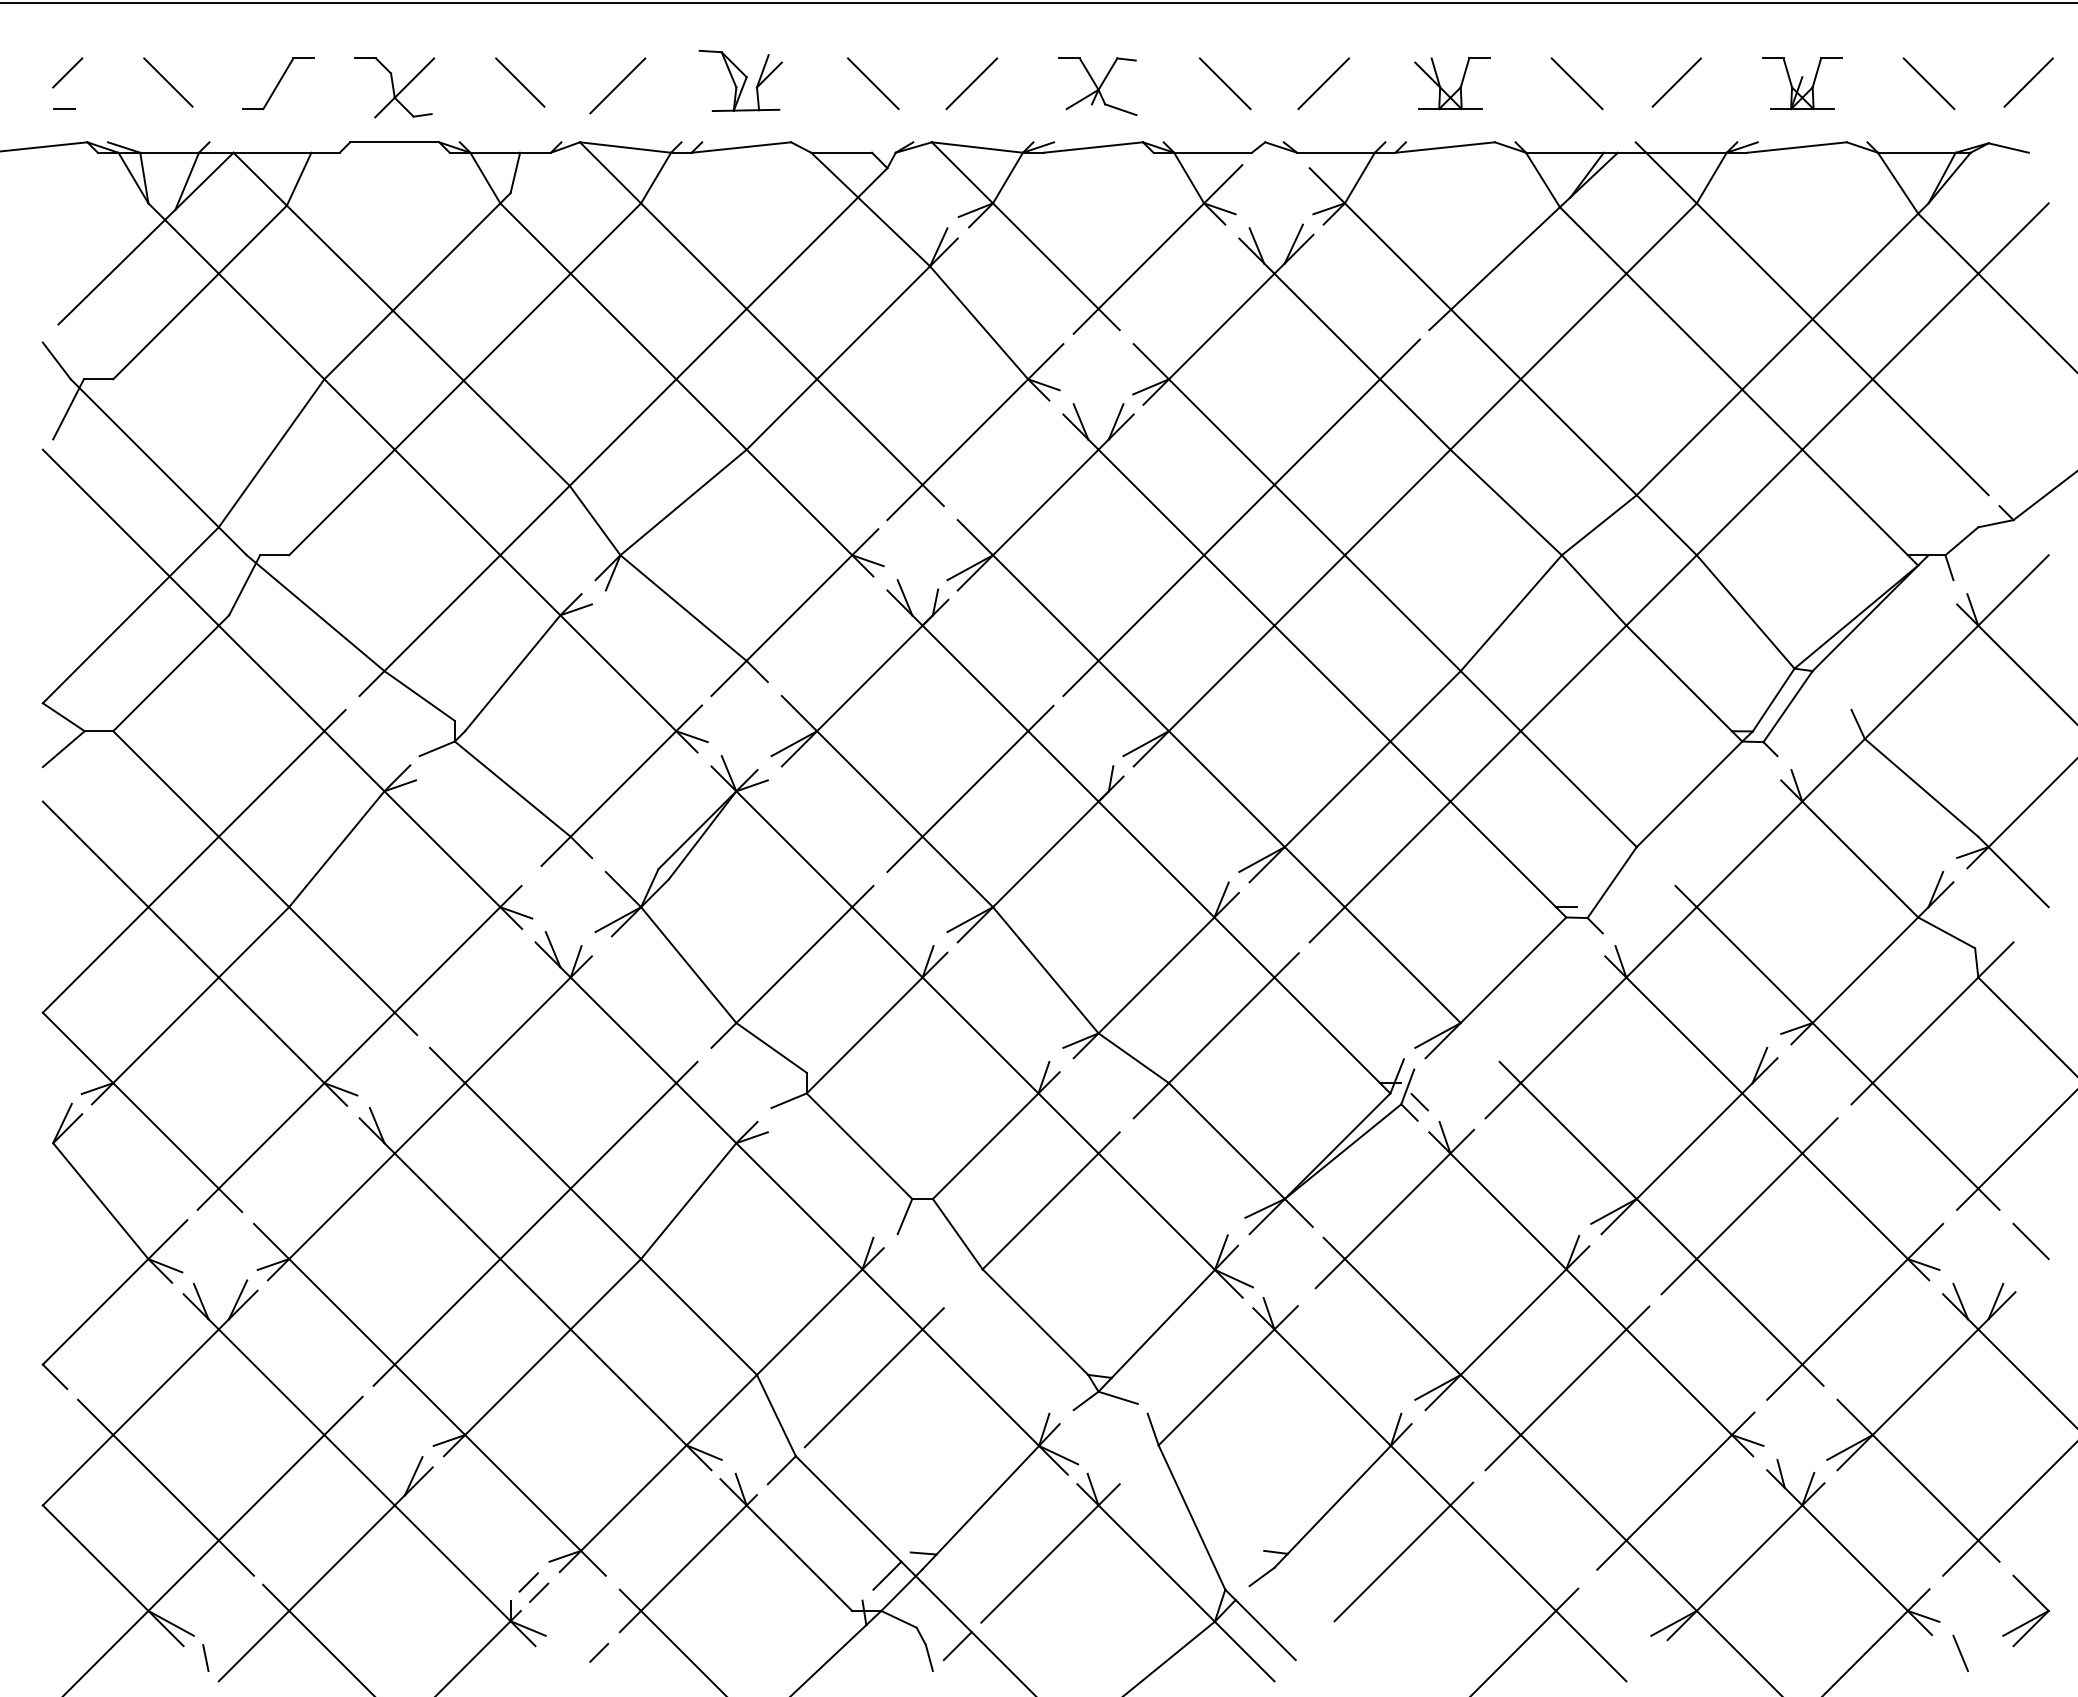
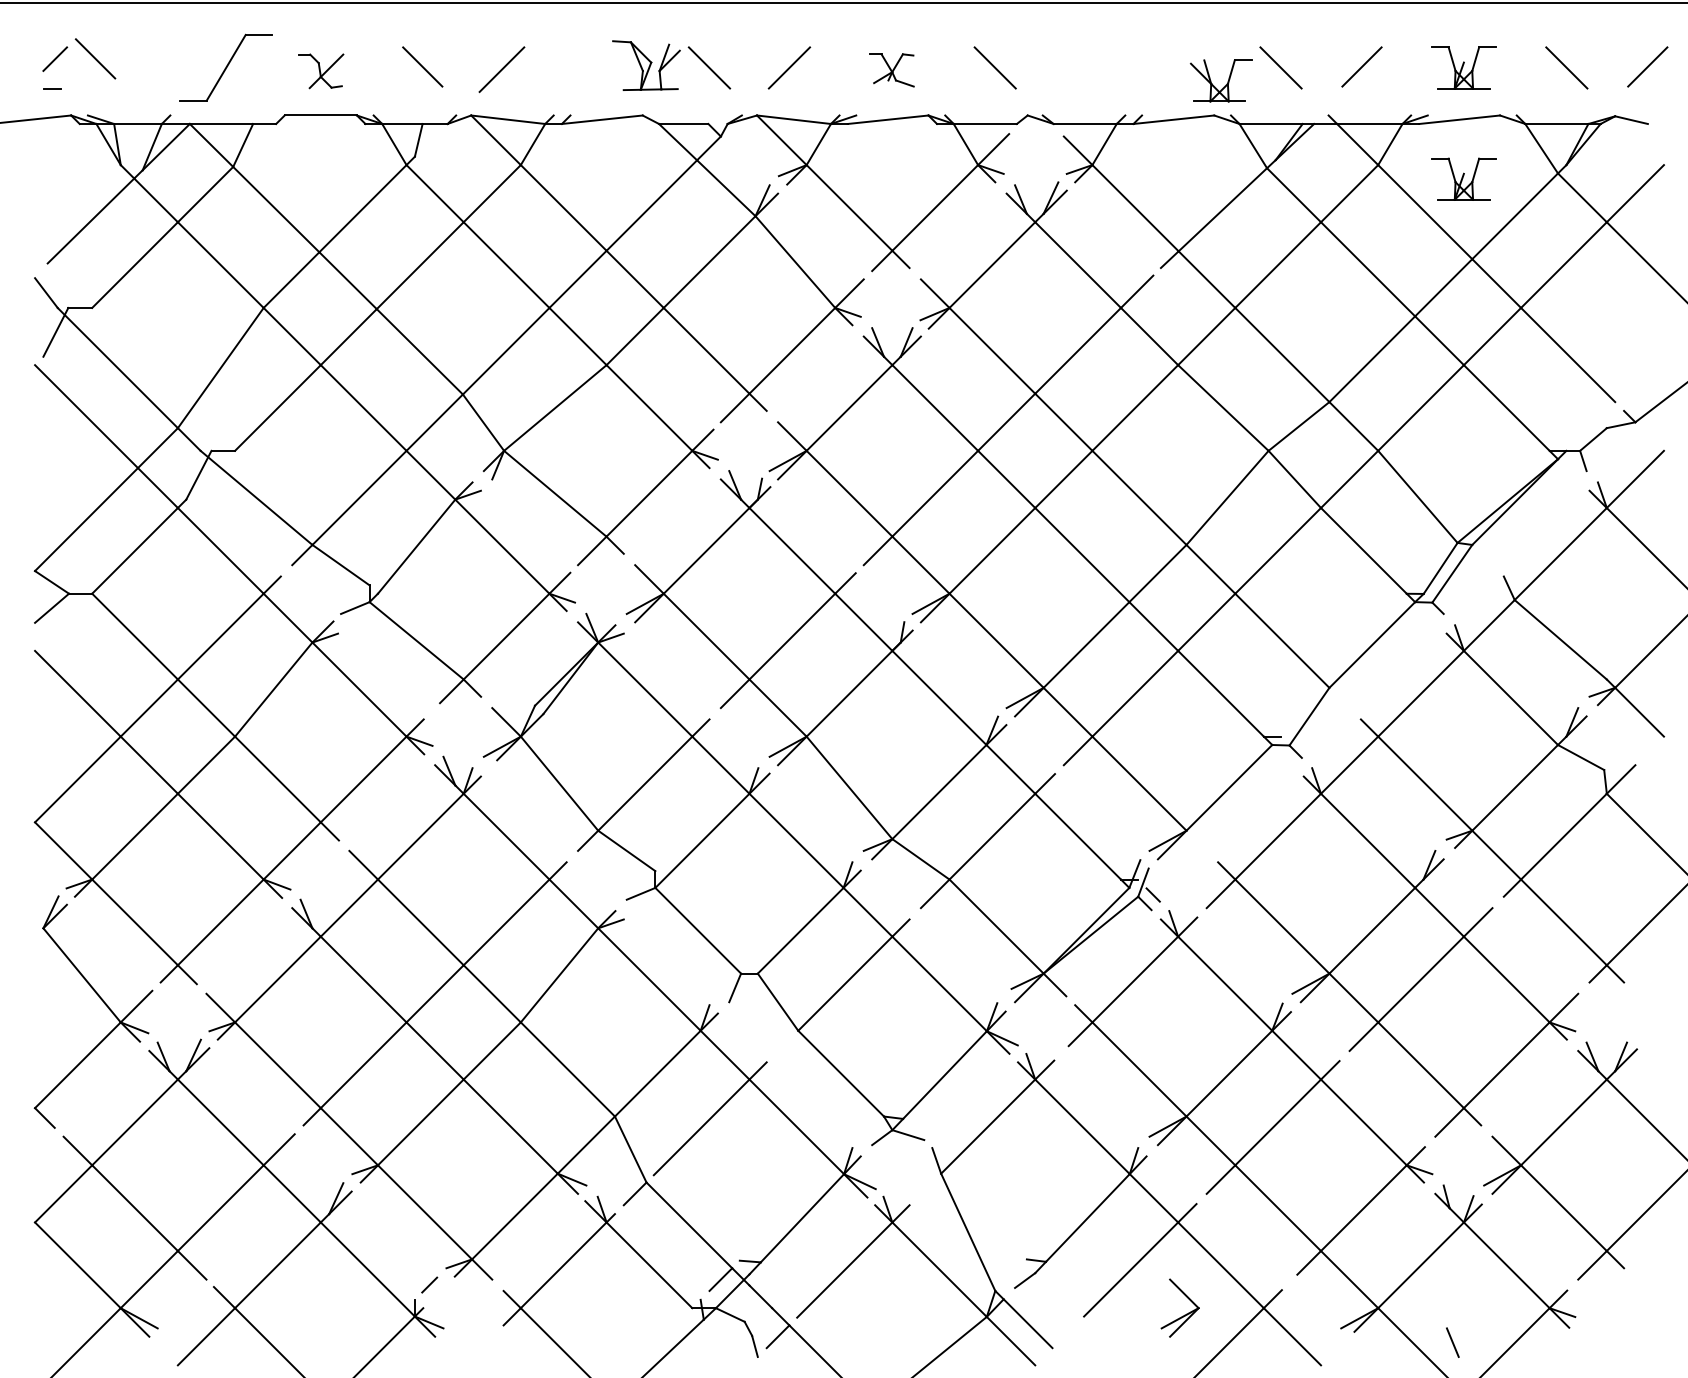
part: (740, 80) -> (646, 65), moved
line: (168, 82) -> (95, 58), moved
part: (278, 83) -> (226, 67), size x1.6
line: (1323, 83) -> (1075, 67), removed
part: (1097, 86) -> (891, 70), size x0.7
part: (1459, 86) -> (1226, 83), moved
part: (394, 87) -> (320, 70), size x0.7
part: (1802, 220) -> (1464, 179), added
line: (2030, 1241) -> (1649, 1008), removed
line: (539, 1592) -> (438, 1293), removed
part: (2030, 1619) -> (1183, 1315), moved
line: (599, 1652) -> (487, 1341), removed
line: (1960, 1652) -> (1452, 1341), moved
line: (205, 1658) -> (167, 1346), removed

